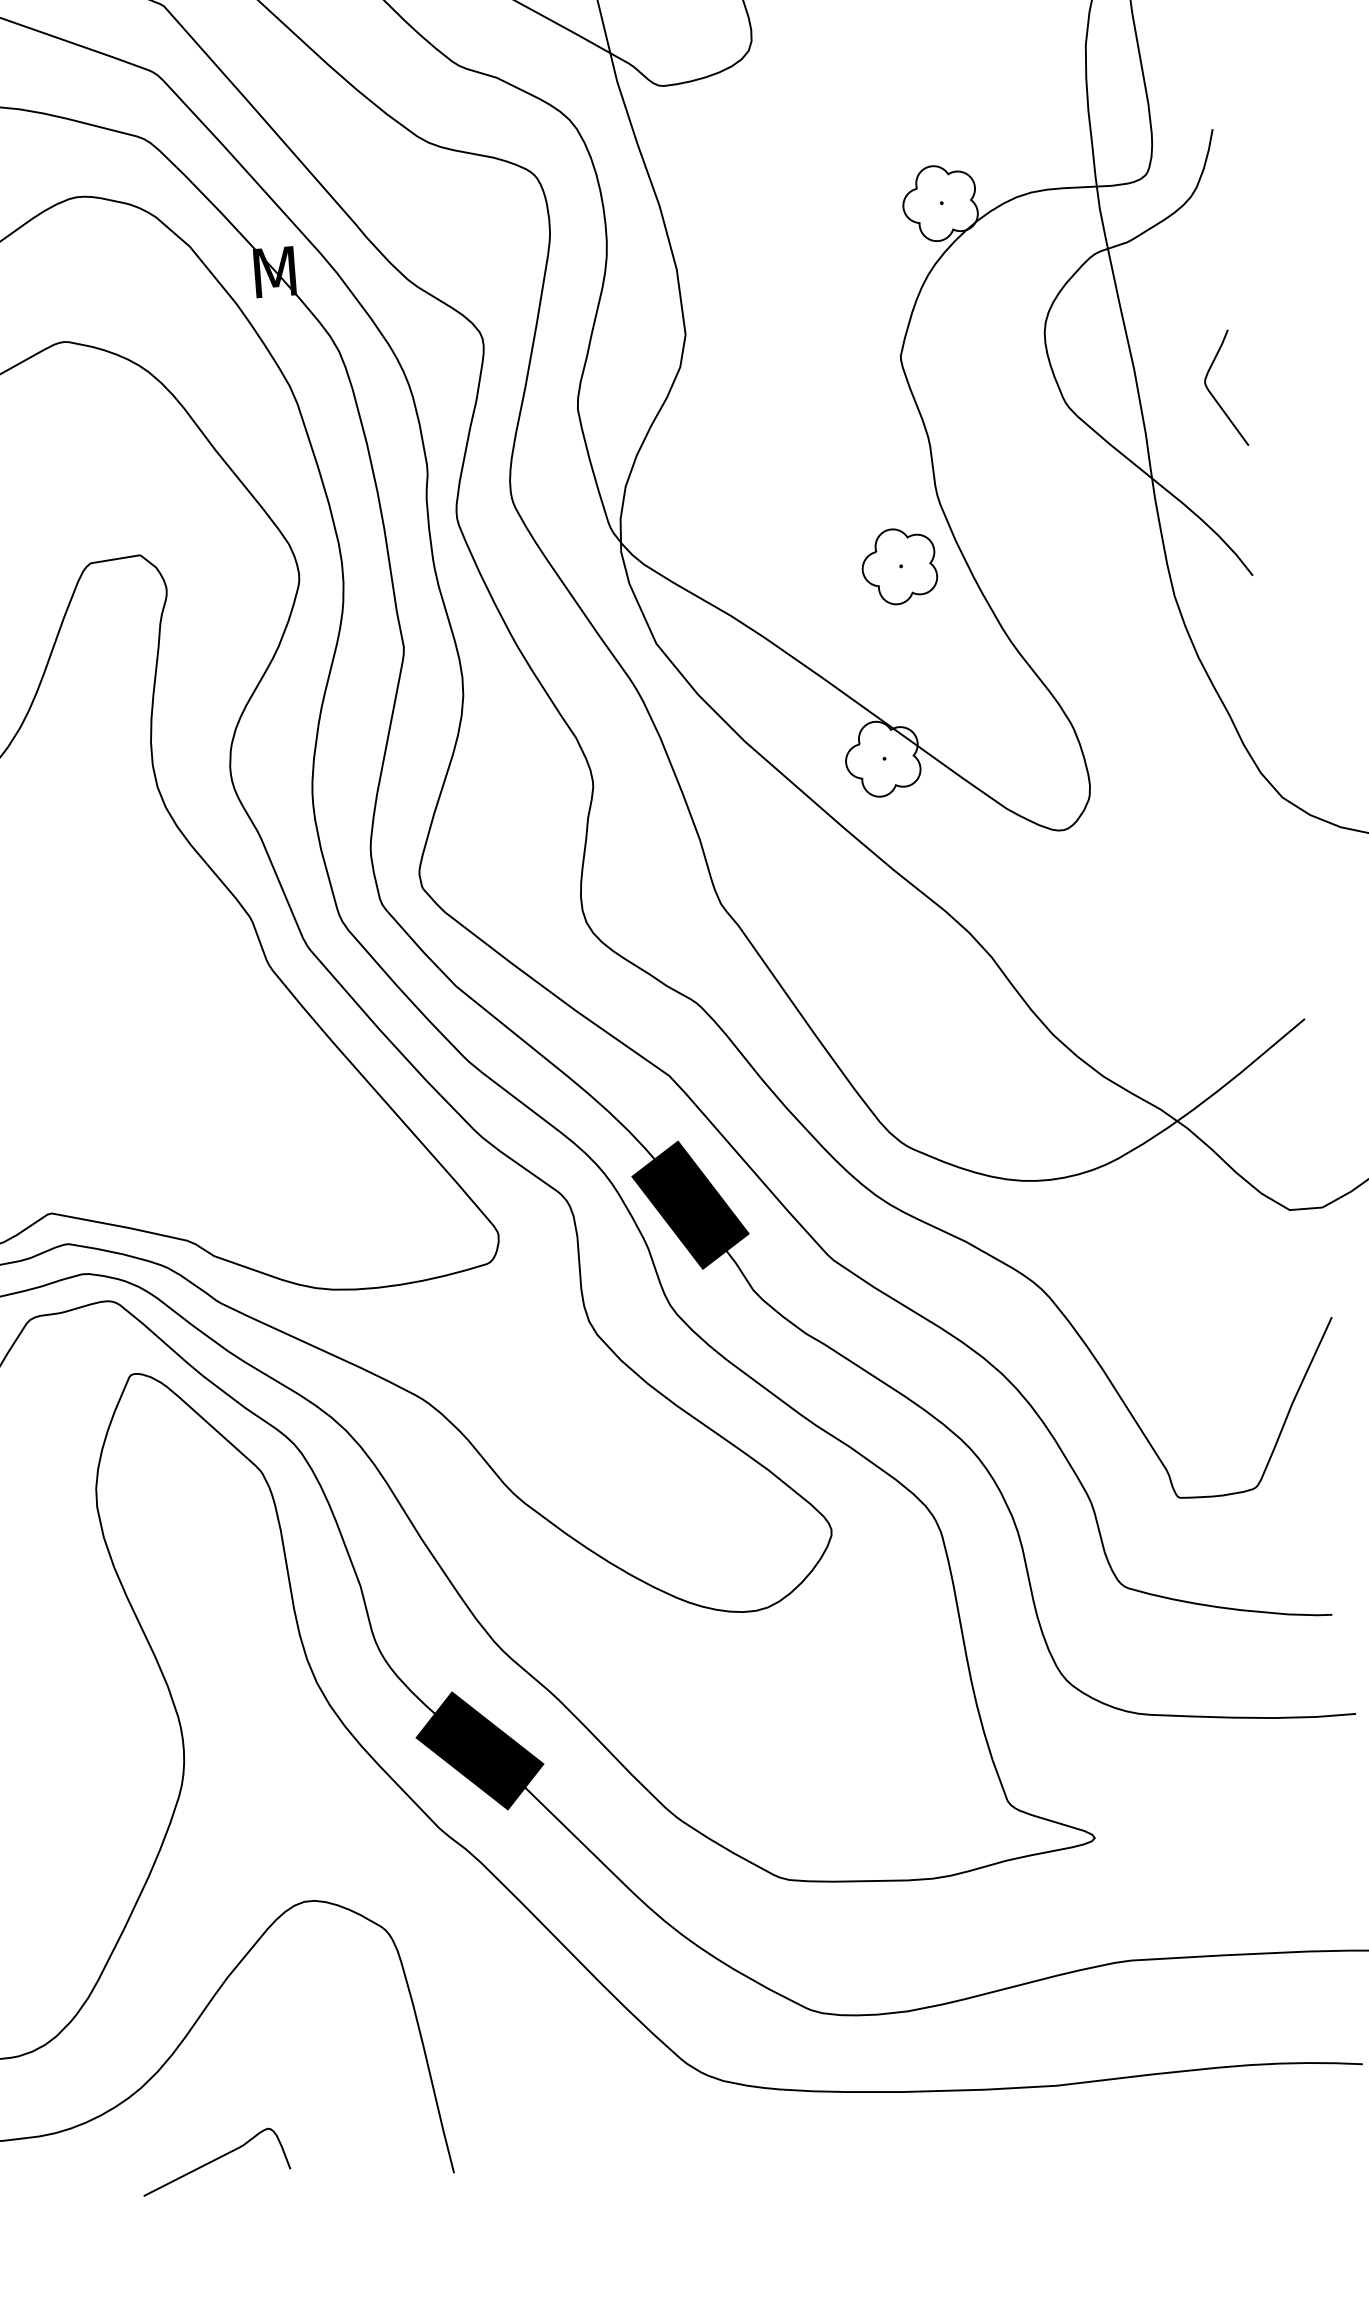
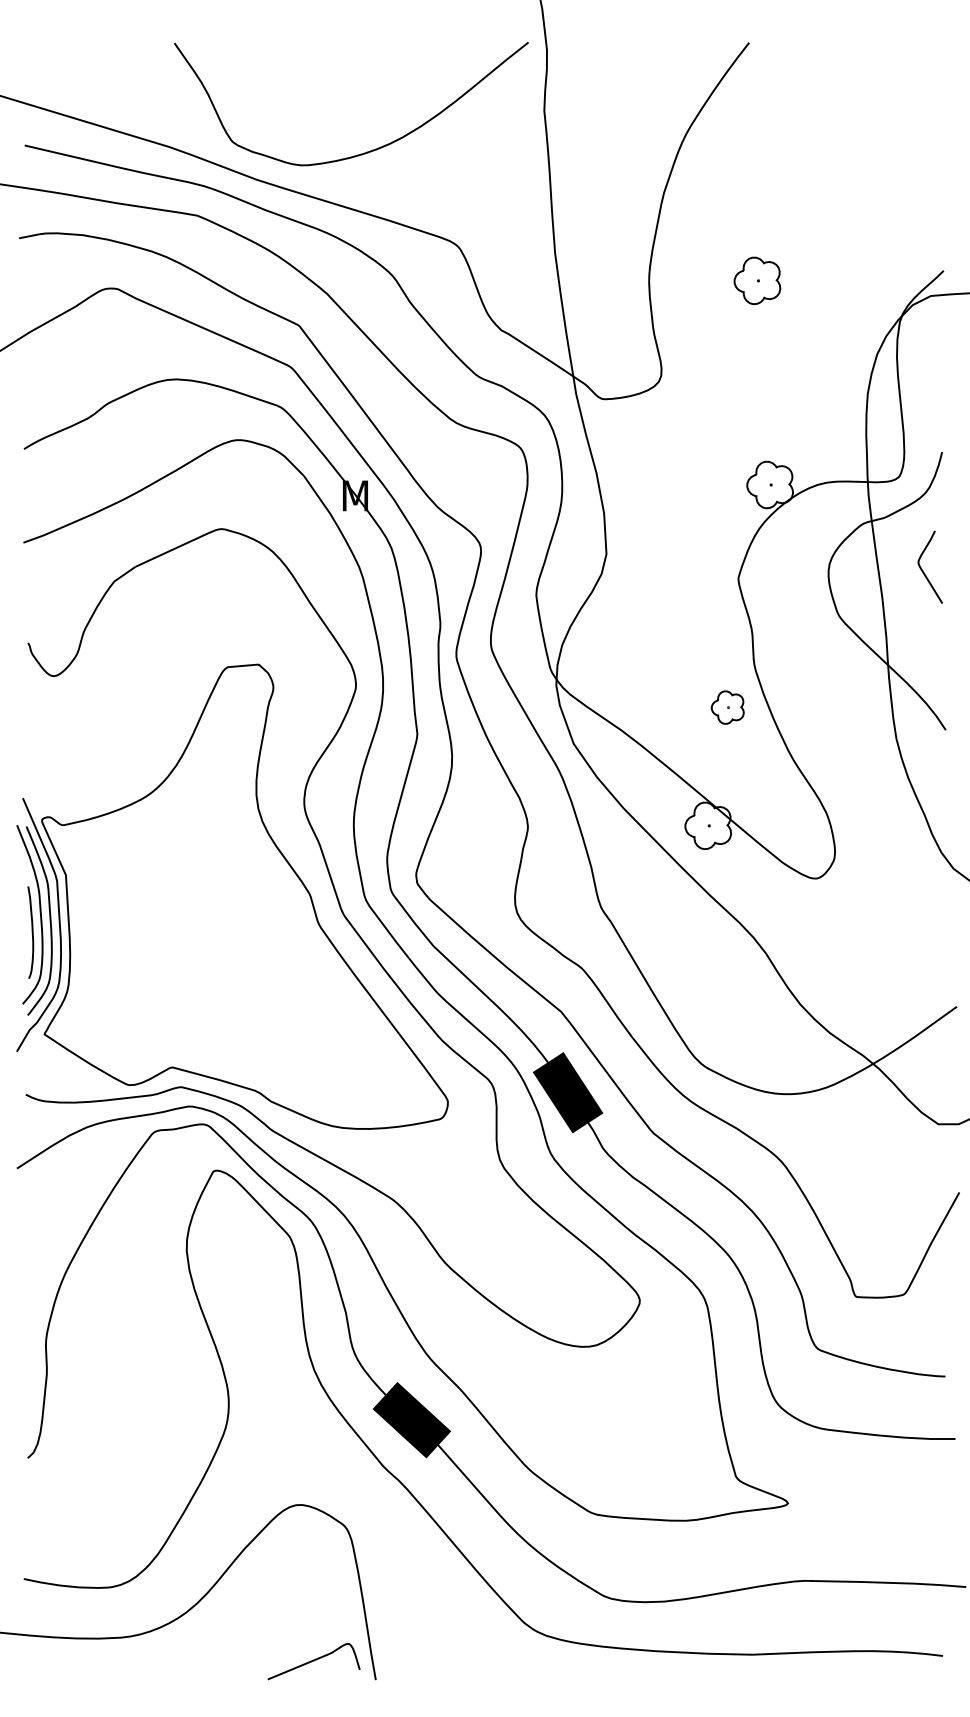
curve: (1214, 394) -> (923, 570), moved
part: (899, 566) -> (727, 707), size x0.7
curve: (214, 2161) -> (313, 1661), moved

